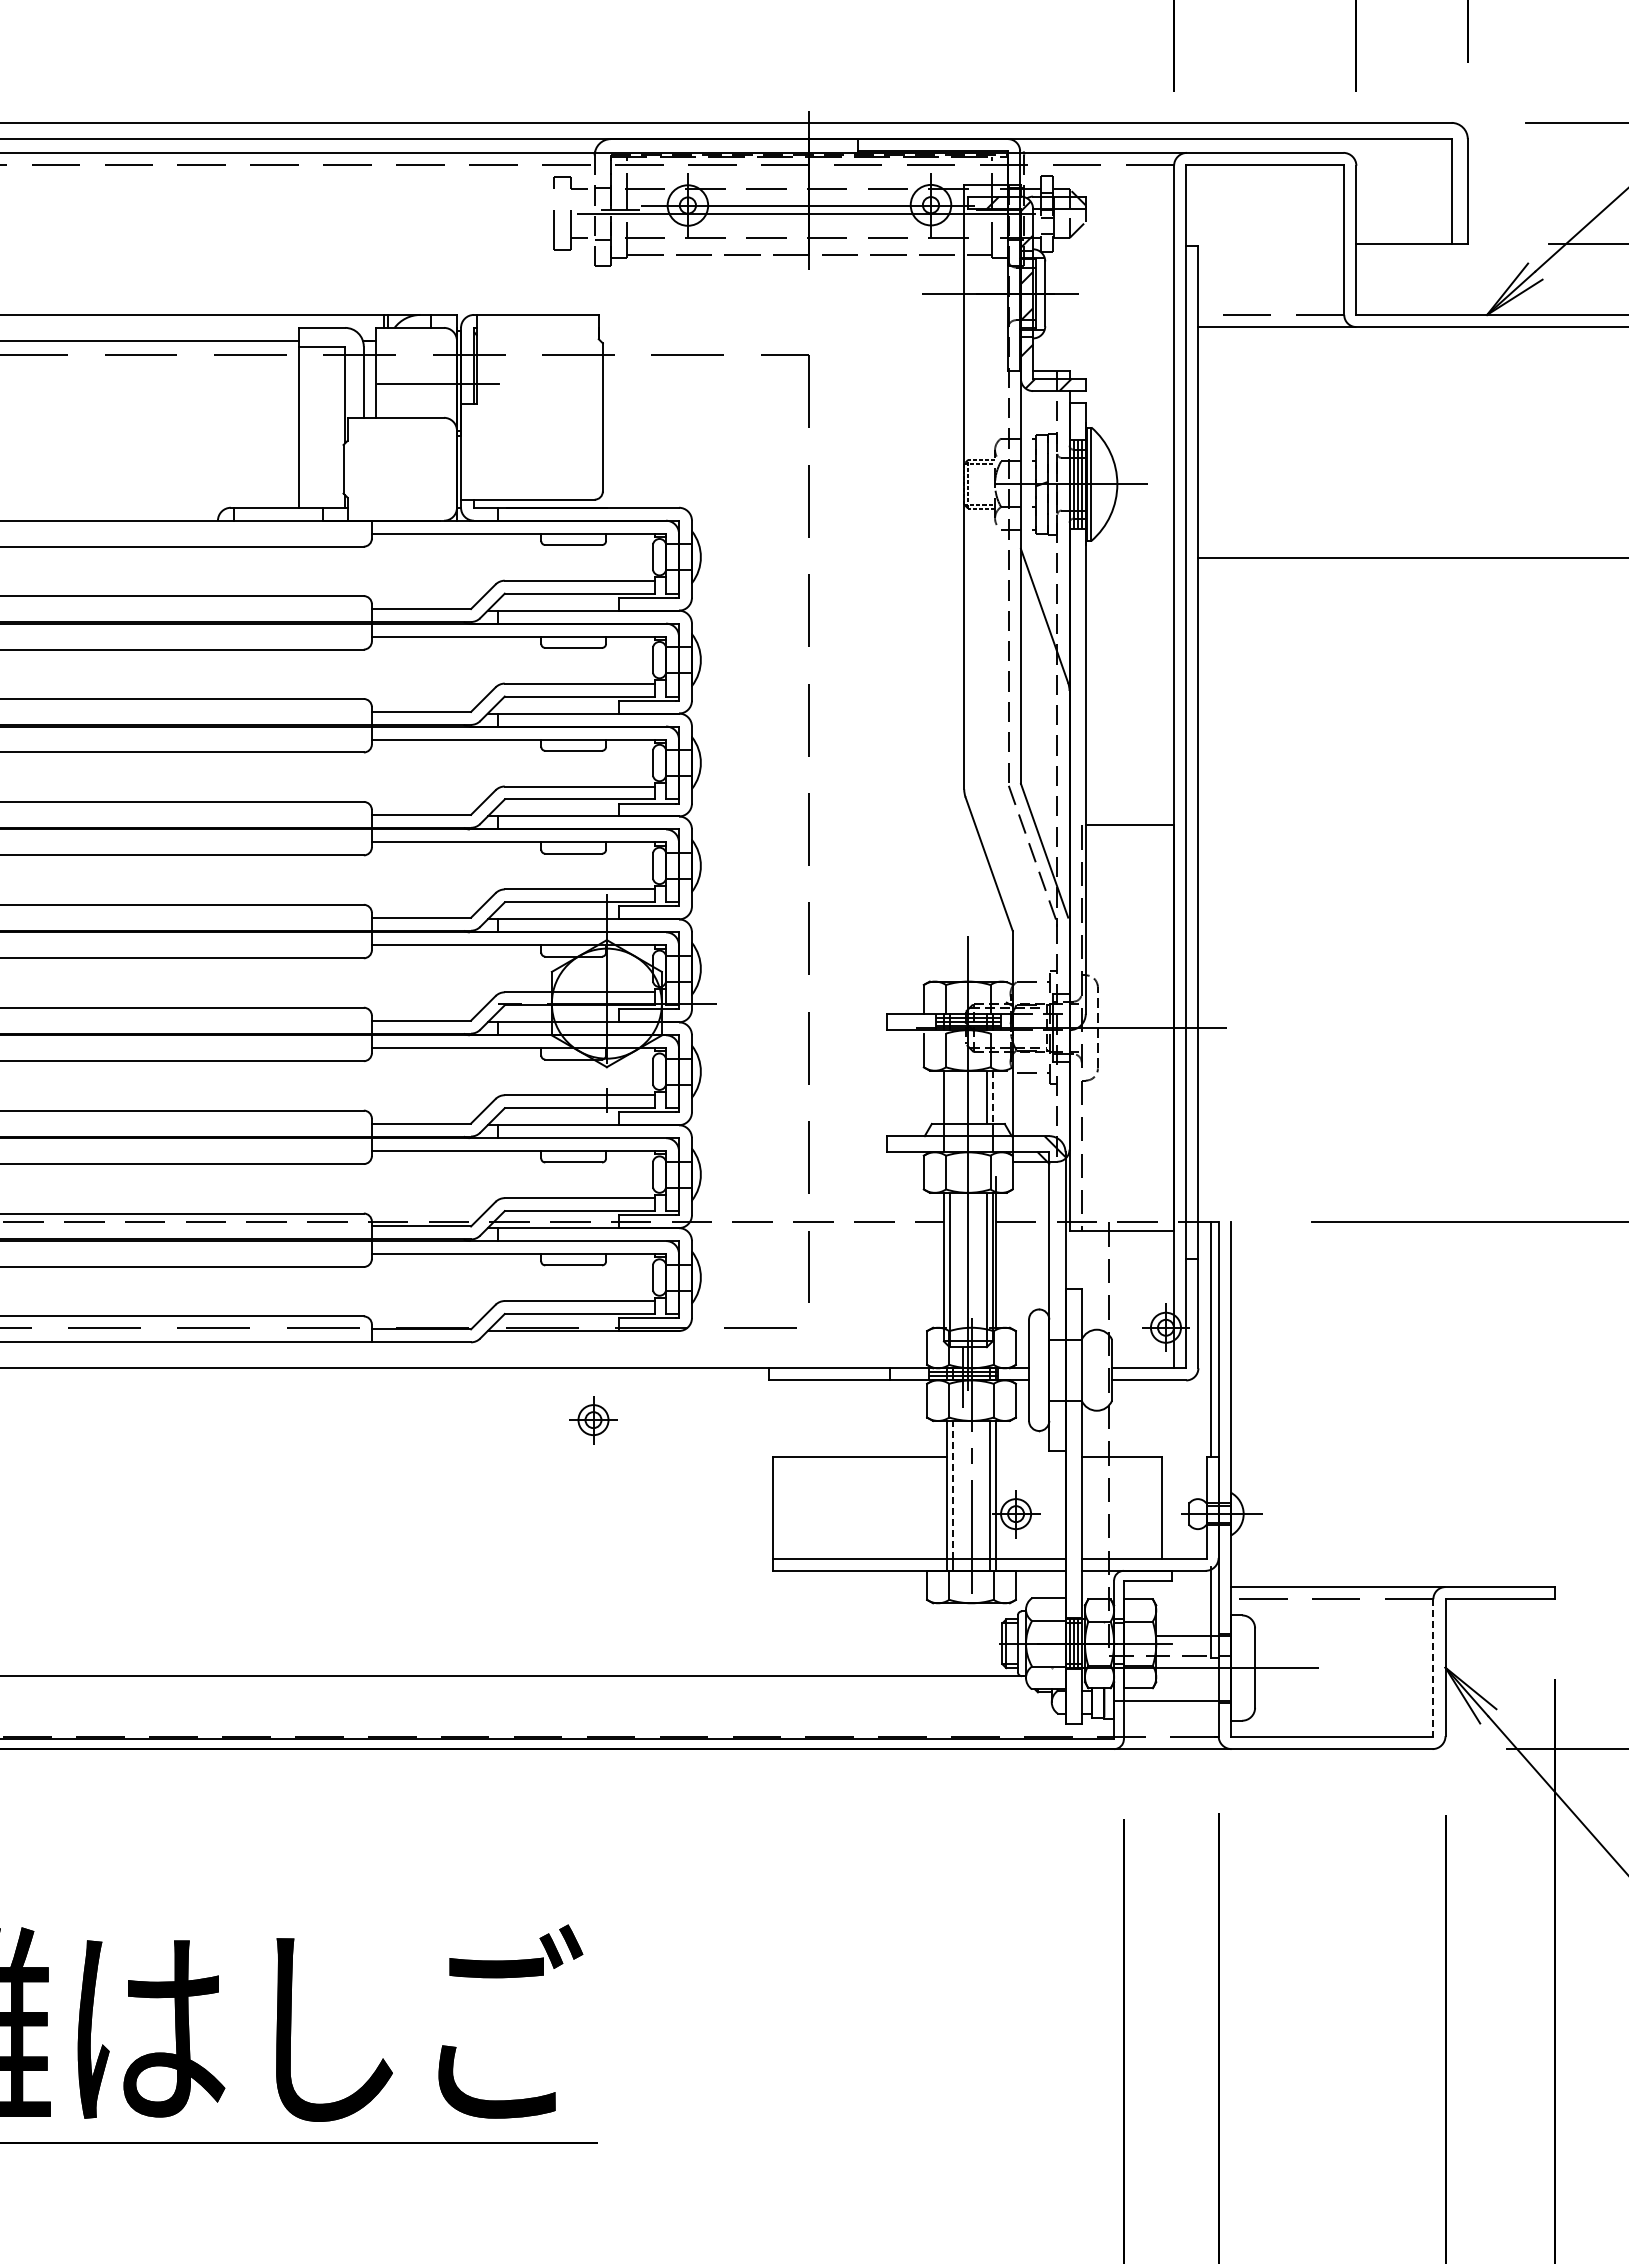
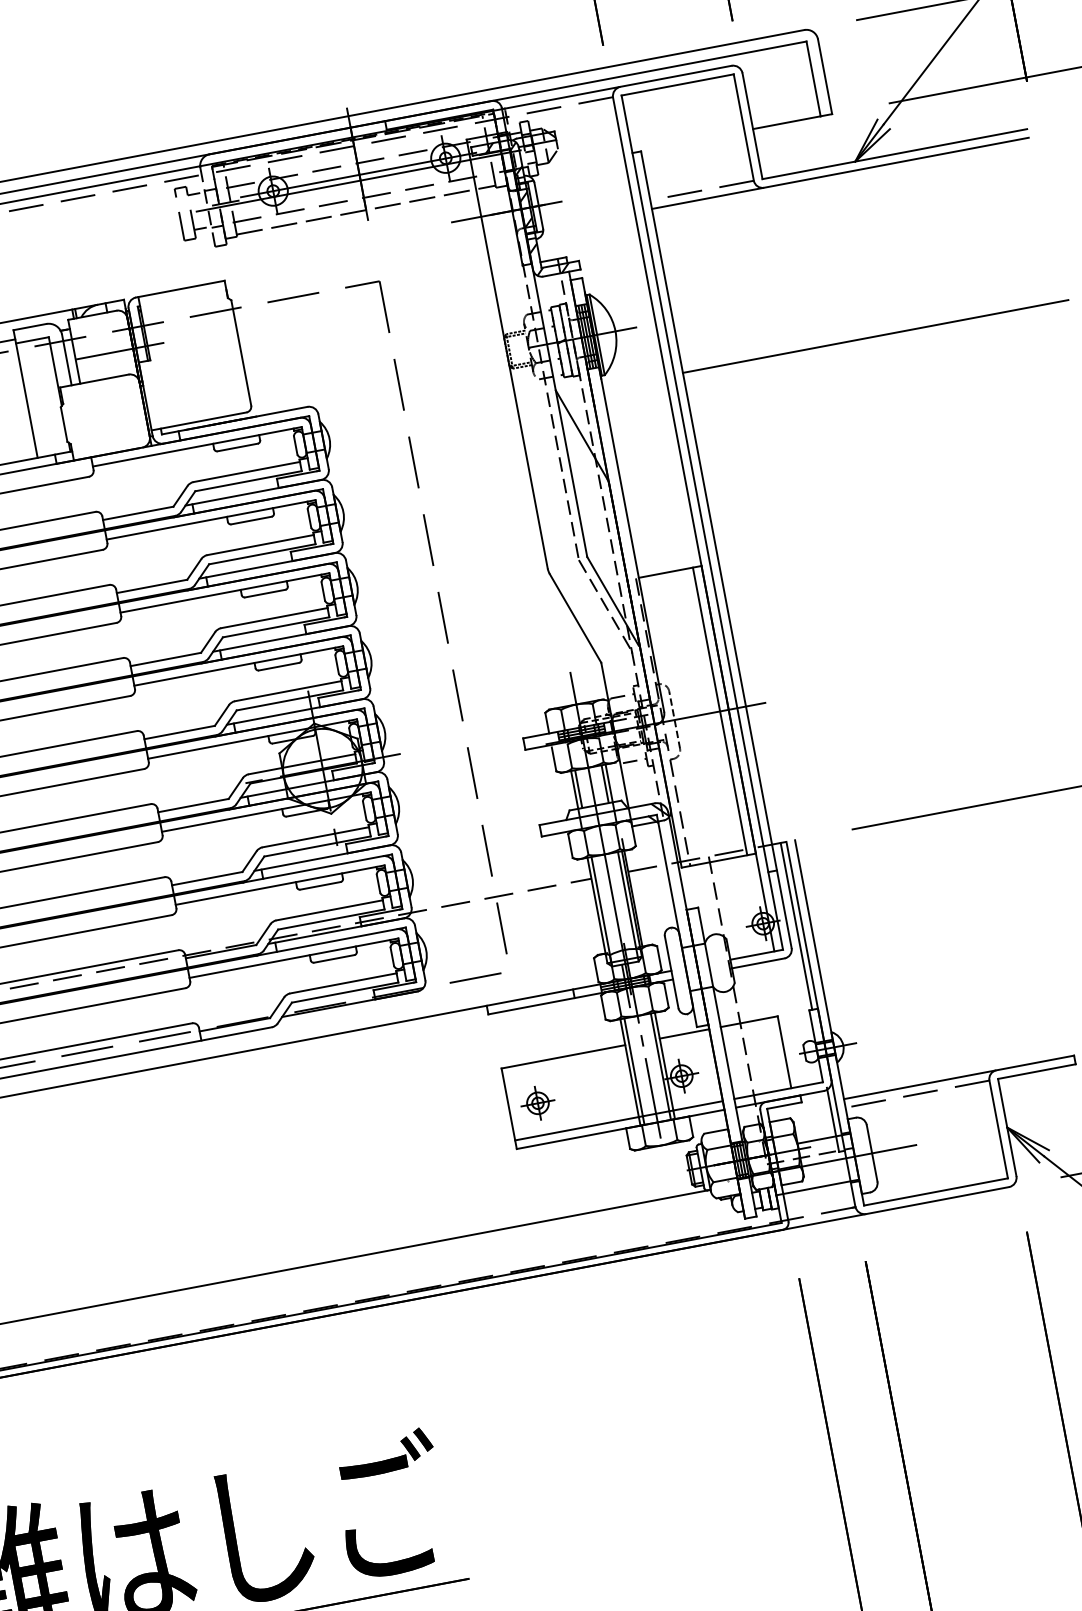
line: (1161, 1027) -> (719, 711), added
line: (949, 1096) -> (578, 788), added
line: (992, 1097) -> (609, 783), dashed -> solid
part: (593, 1420) -> (538, 1103), moved
line: (1030, 1457) -> (684, 1034), added
line: (952, 1489) -> (633, 1067), dashed -> solid
line: (1433, 1668) -> (998, 1129), dashed -> solid

